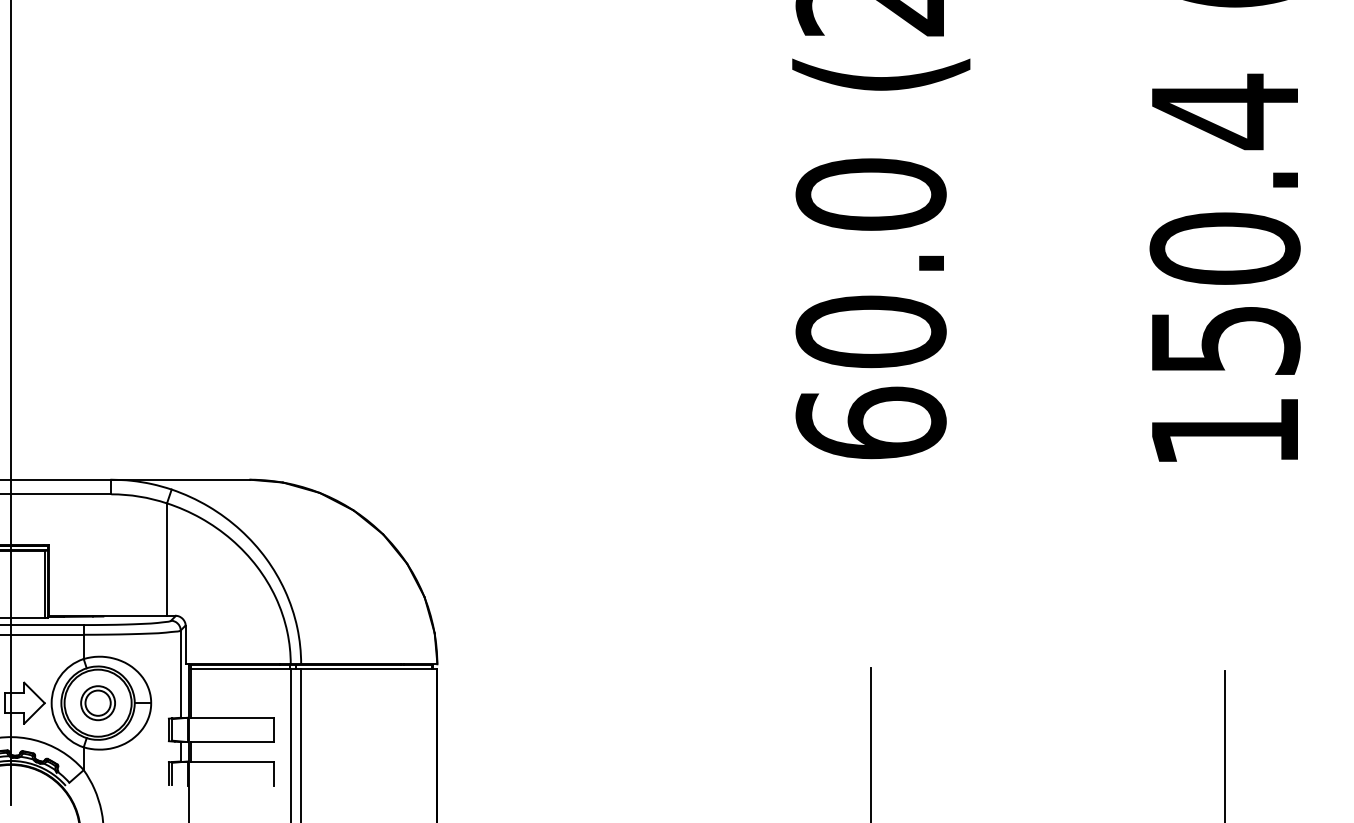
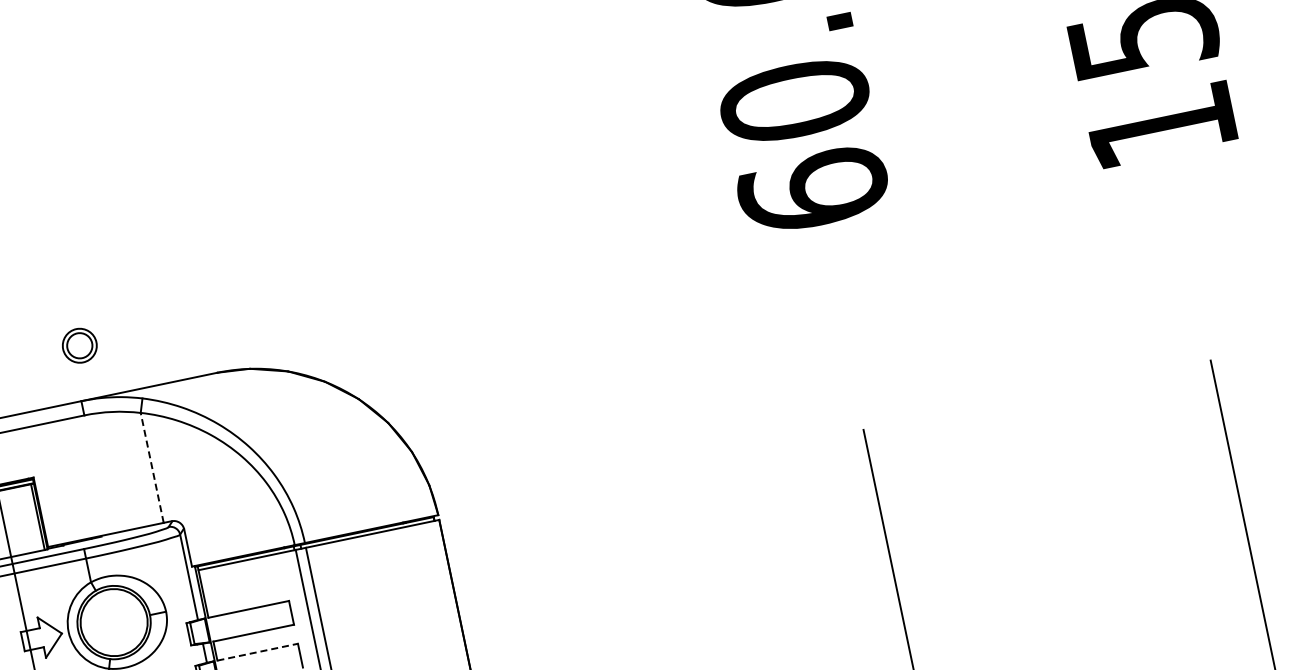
line: (167, 559) -> (152, 467), solid -> dashed
part: (97, 703) -> (79, 346), moved
line: (233, 761) -> (258, 651), solid -> dashed

